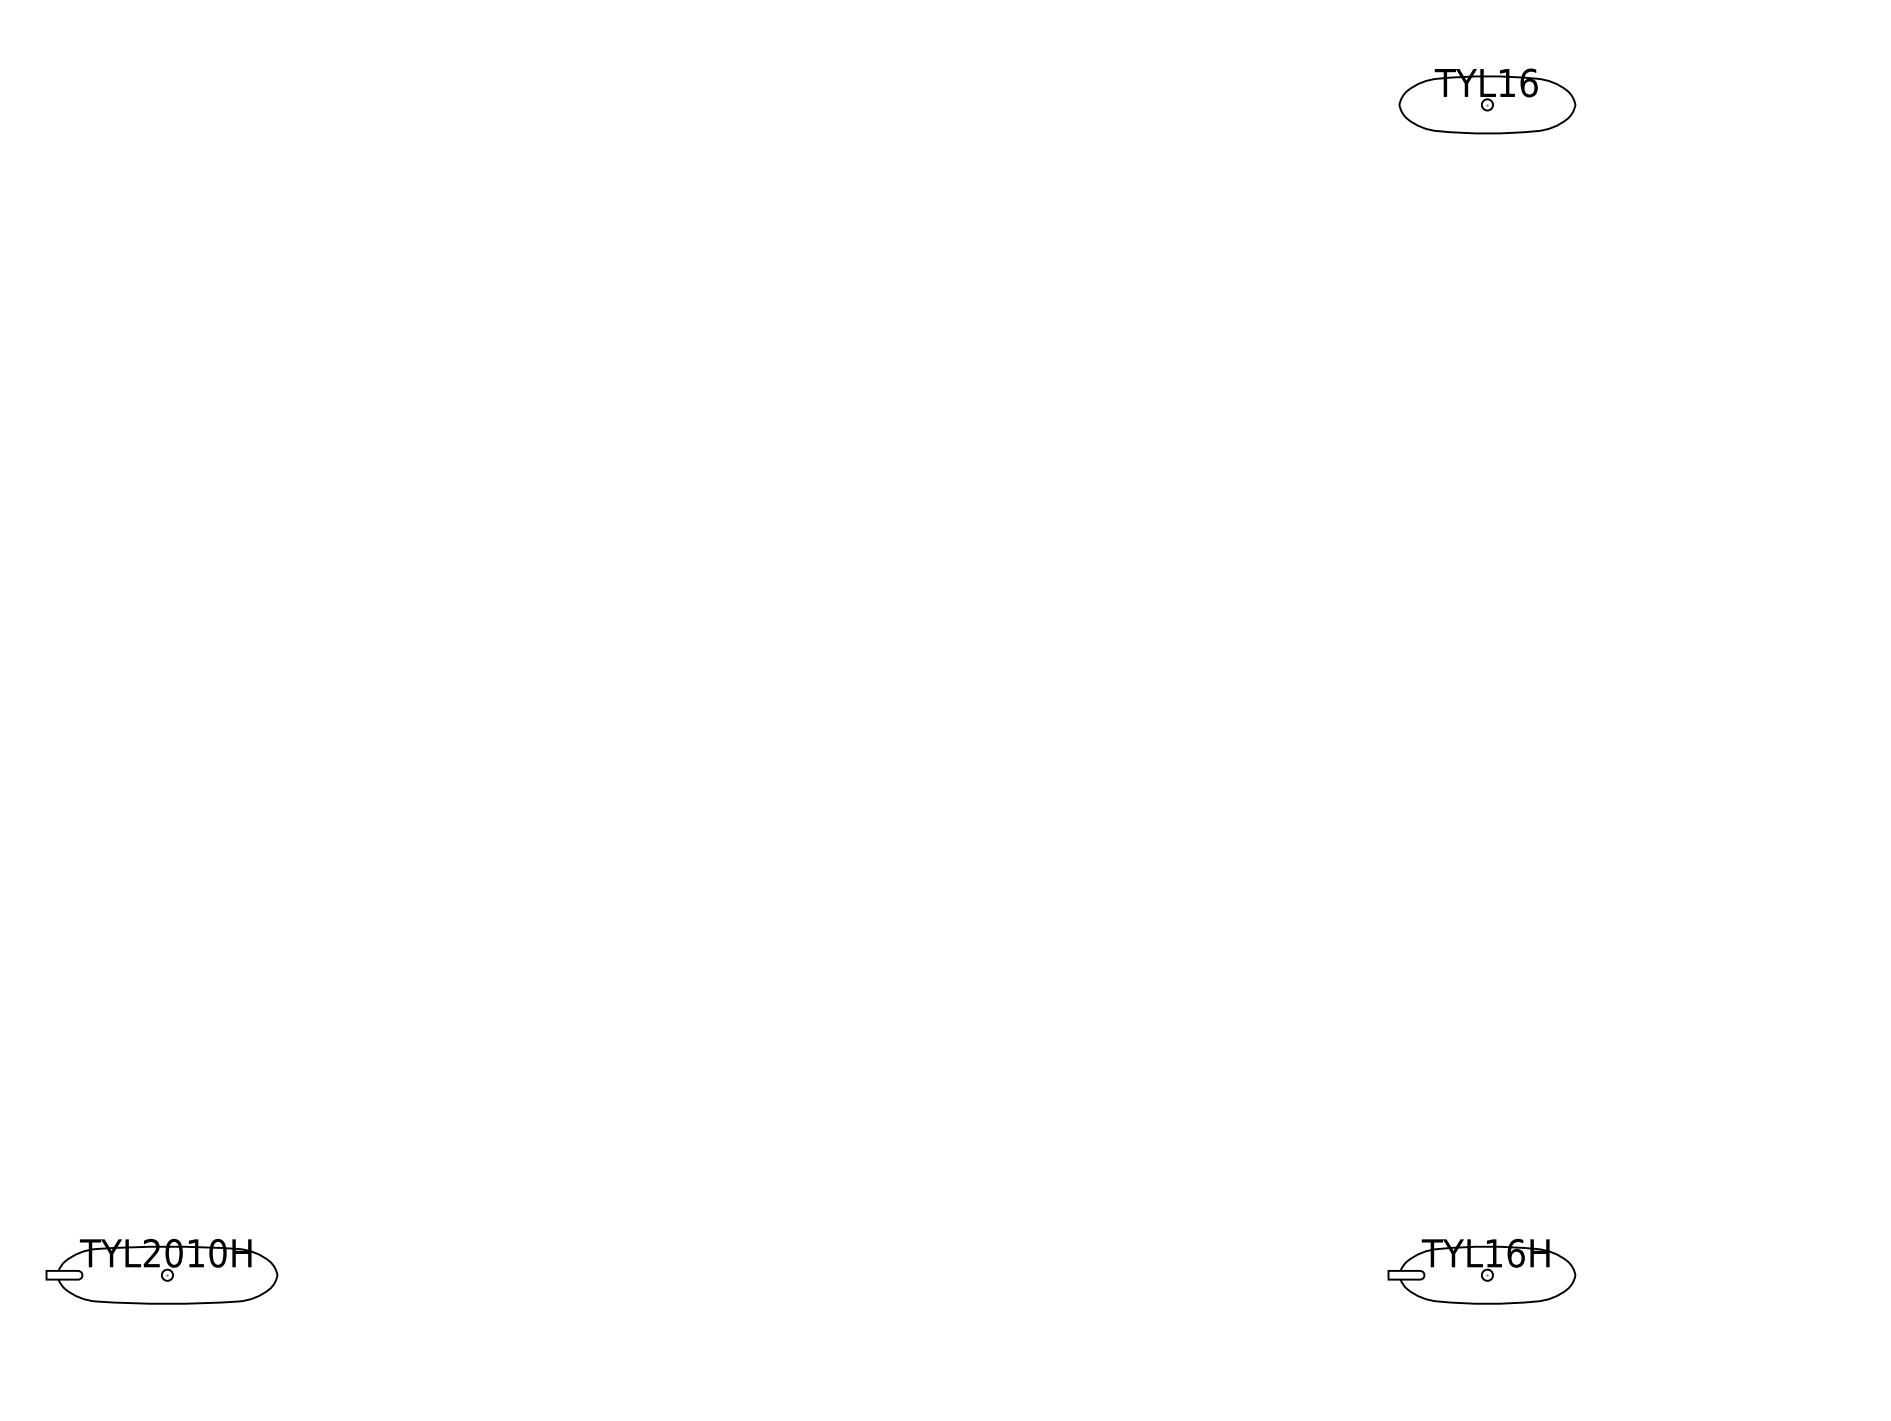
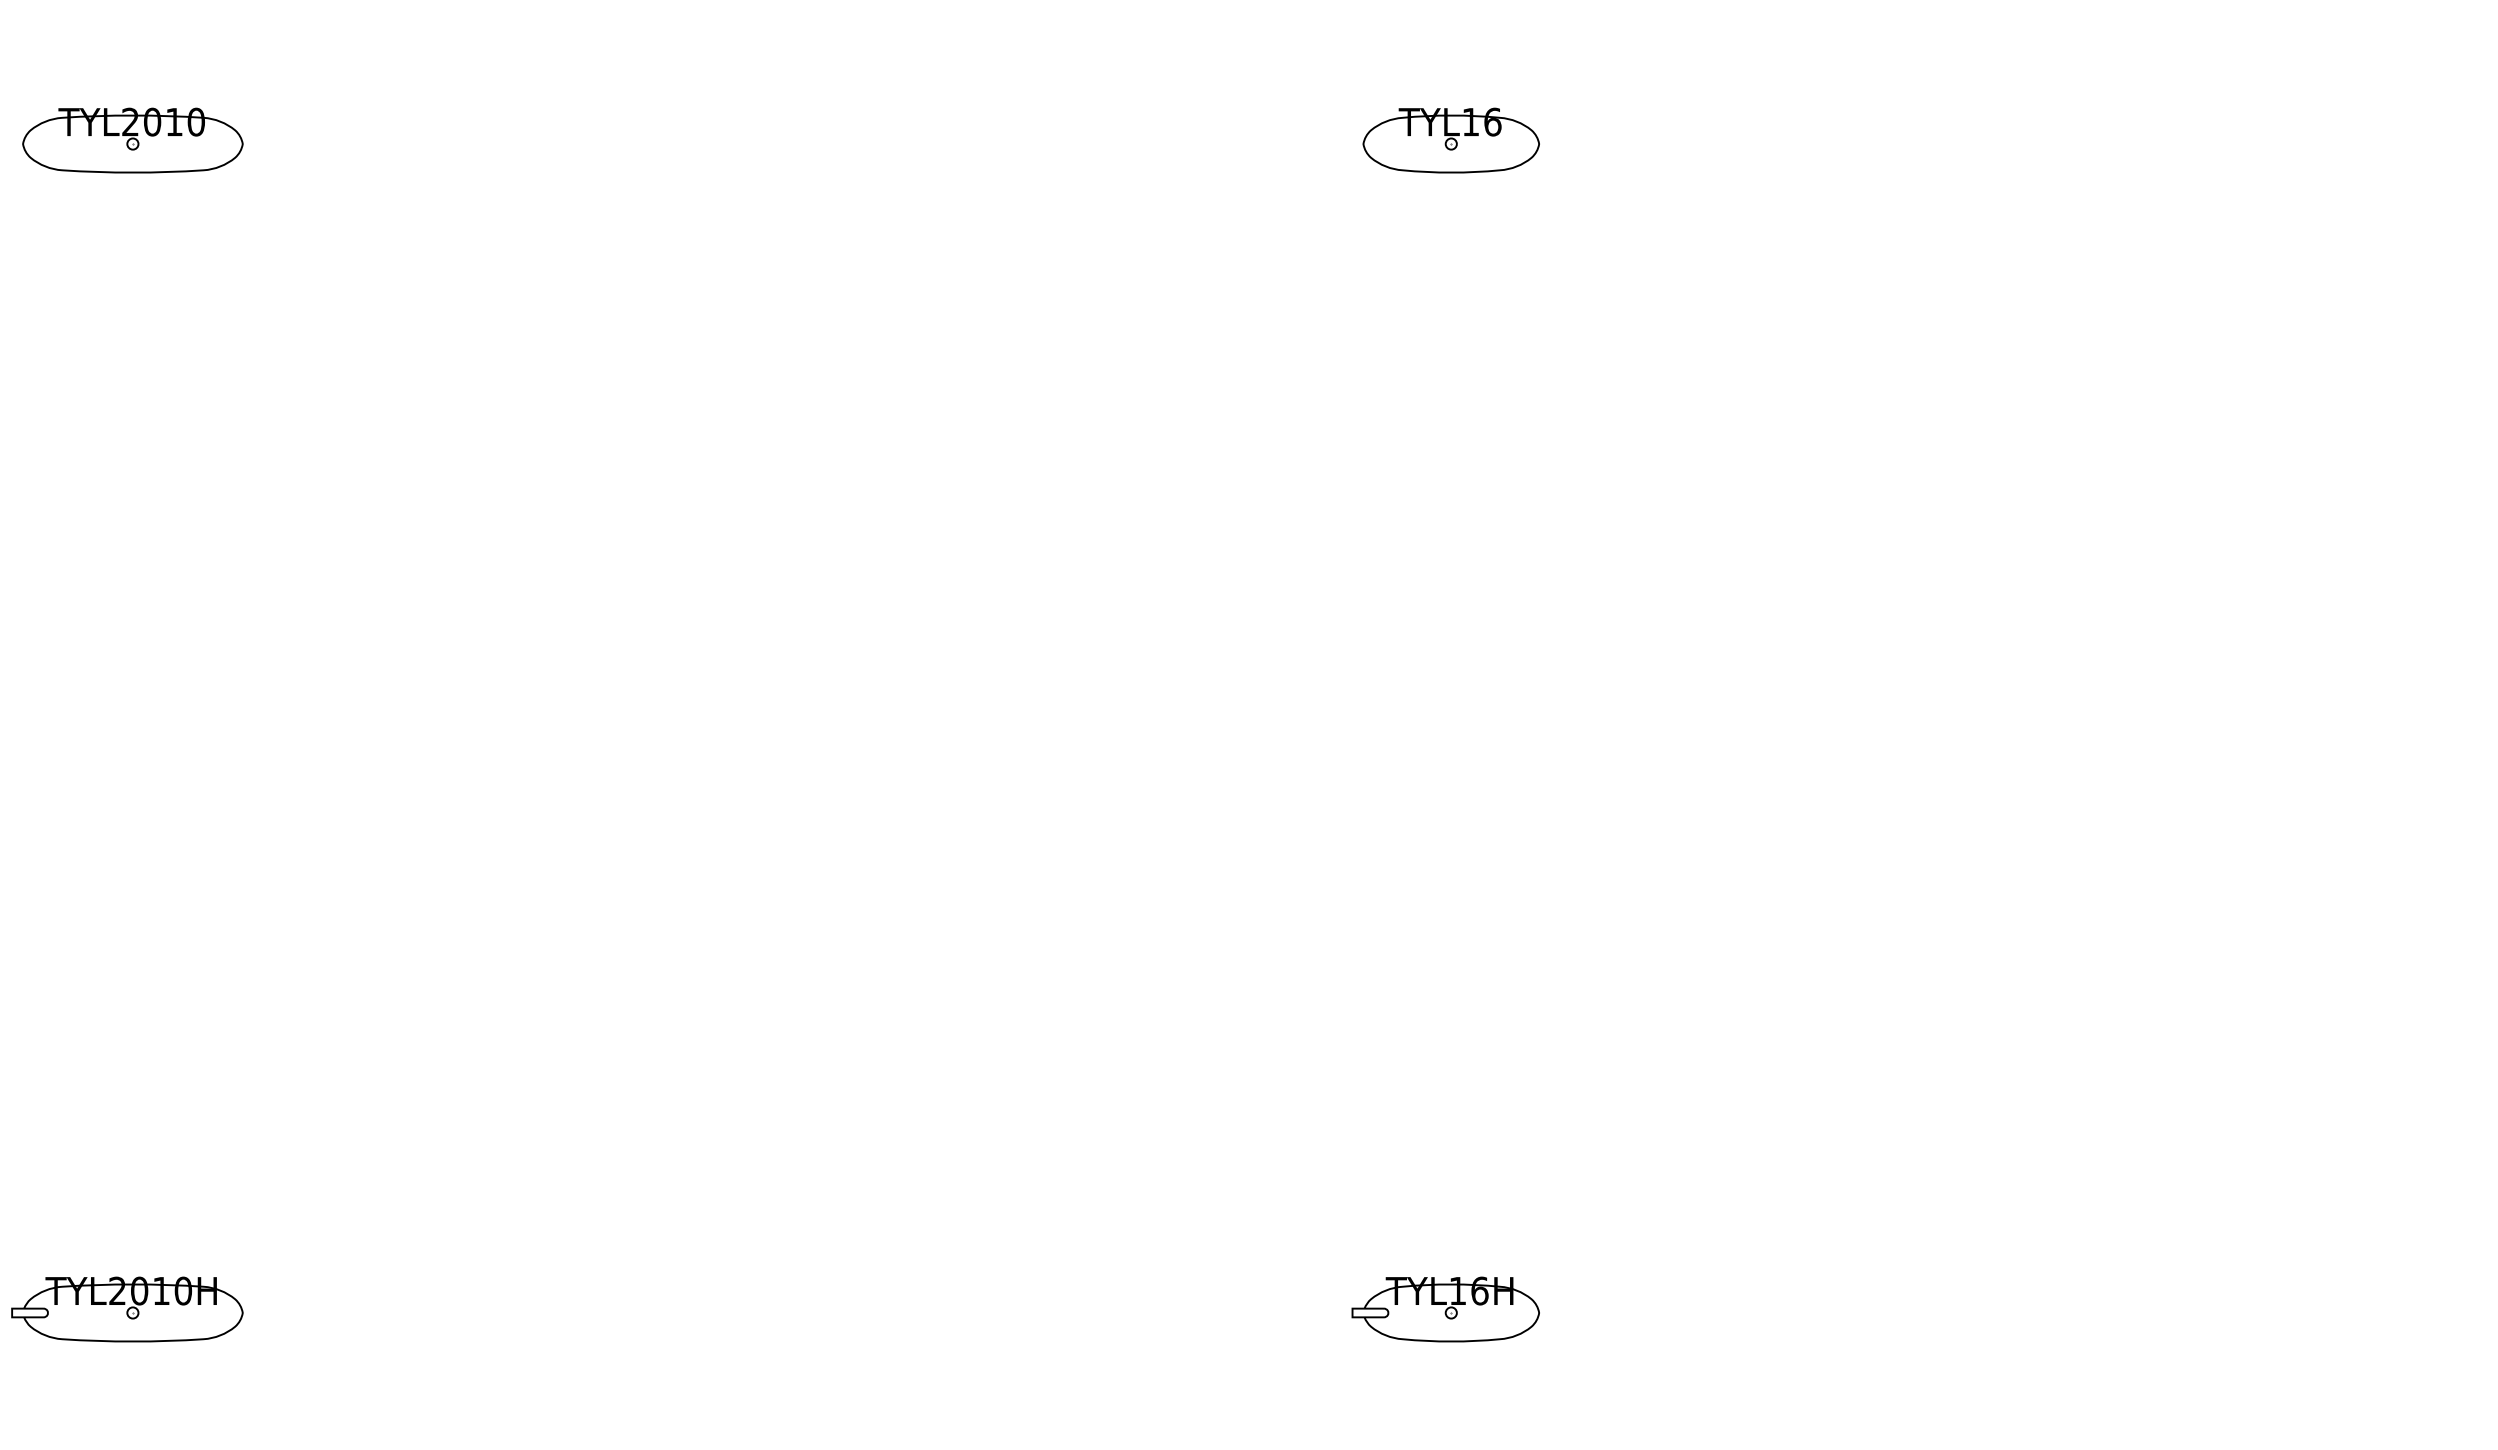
part: (167, 101) -> (132, 140), added

